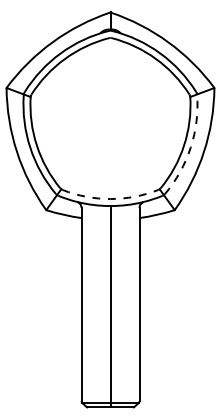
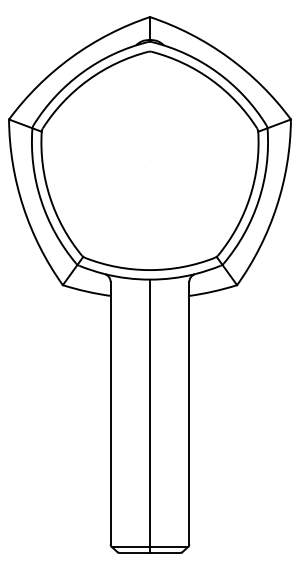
arc: (190, 147) -> (258, 200), dashed -> solid
arc: (110, 199) -> (150, 270), dashed -> solid

